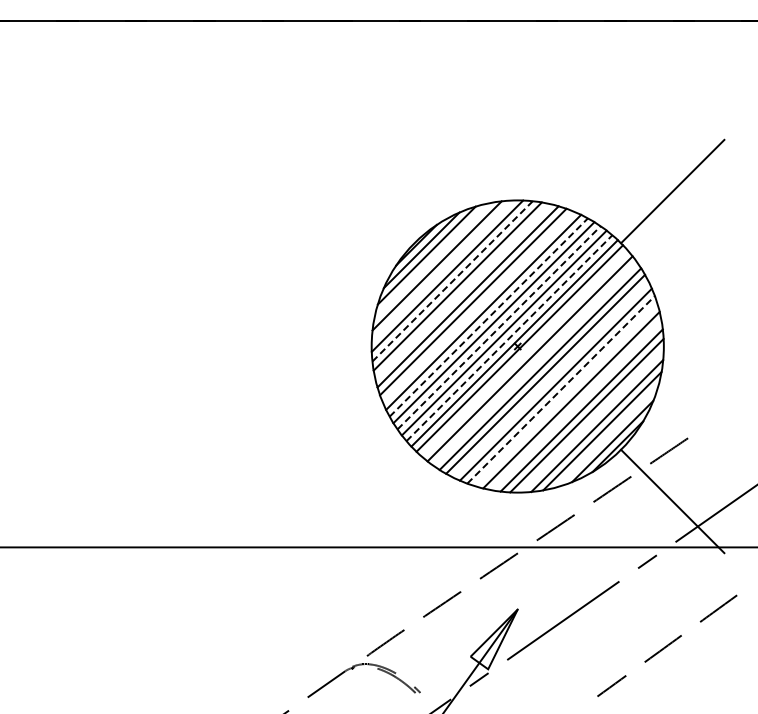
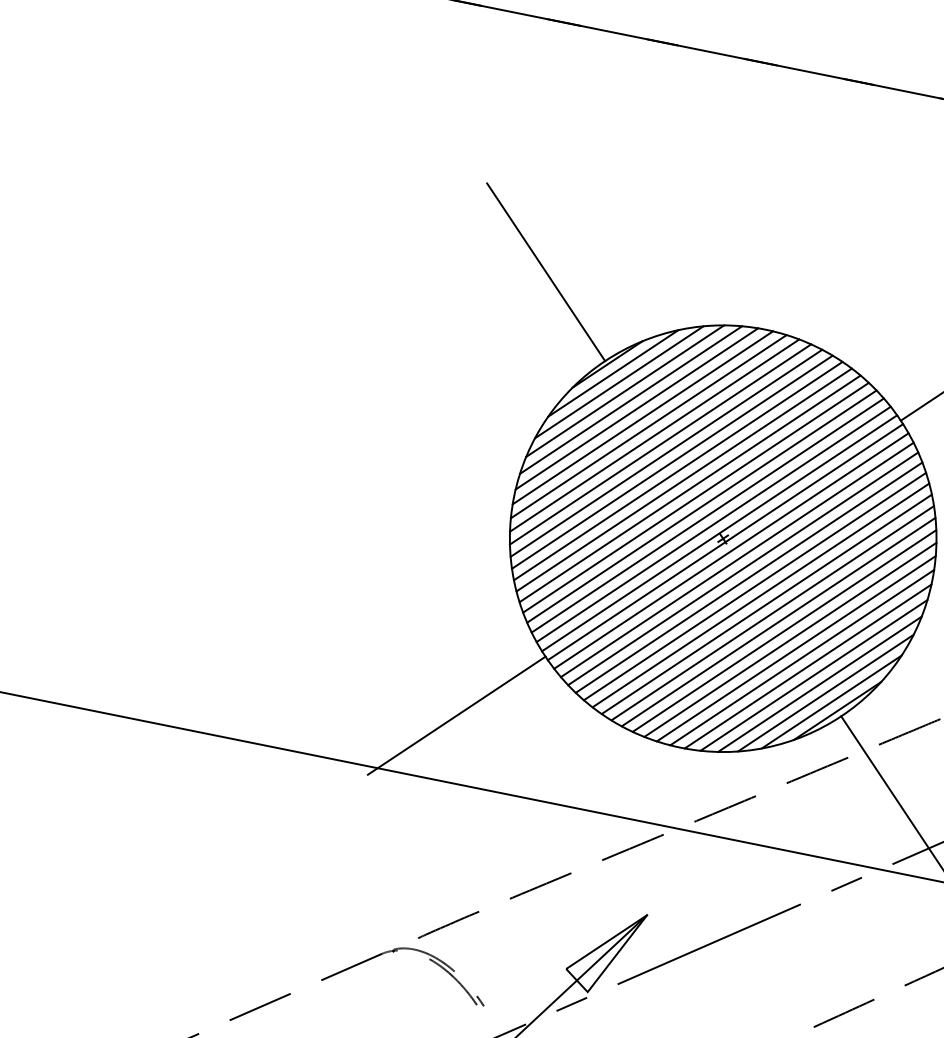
line: (362, 191) -> (545, 272), added
line: (431, 260) -> (624, 390), added
line: (441, 270) -> (635, 407), added
line: (453, 281) -> (649, 427), dashed -> solid
line: (462, 291) -> (659, 444), added
line: (477, 306) -> (677, 469), added
line: (489, 317) -> (691, 489), dashed -> solid
line: (499, 327) -> (702, 506), dashed -> solid
line: (509, 338) -> (713, 524), dashed -> solid
line: (524, 353) -> (730, 550), added
line: (535, 363) -> (743, 568), added
line: (550, 379) -> (760, 595), added
line: (561, 389) -> (773, 612), dashed -> solid
line: (566, 394) -> (779, 621), added
line: (576, 405) -> (790, 640), added
line: (591, 420) -> (807, 665), added
line: (607, 436) -> (825, 693), added
line: (362, 501) -> (456, 715), added

